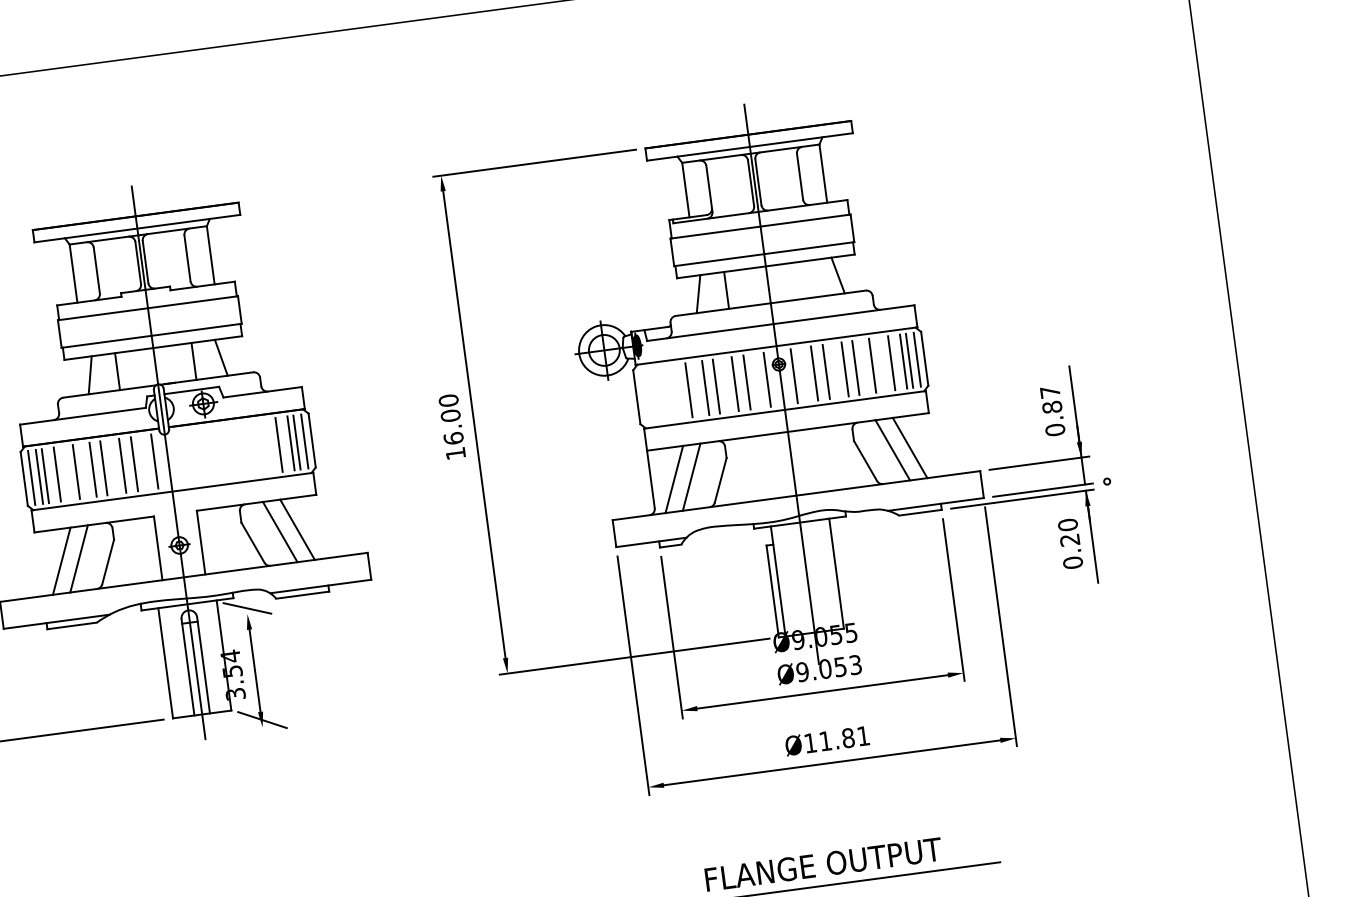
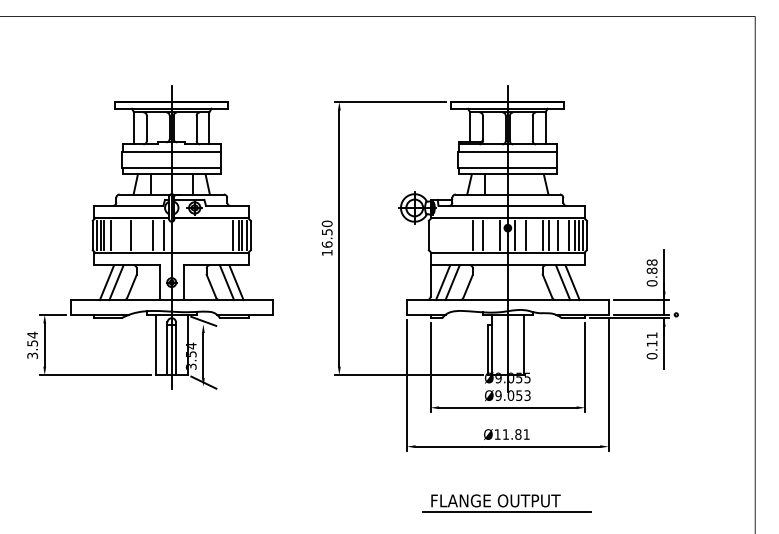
line: (825, 371) -> (532, 235), removed
line: (747, 382) -> (489, 235), removed
line: (705, 387) -> (466, 235), removed
line: (688, 390) -> (457, 235), removed
text: (1049, 392) -> (651, 262), 0.87 -> 0.88
text: (449, 416) -> (326, 232), 16.00 -> 16.50
line: (122, 465) -> (146, 235), removed
line: (103, 468) -> (136, 235), removed
line: (76, 471) -> (121, 235), removed
text: (1067, 532) -> (651, 339), 0.20 -> 0.11

